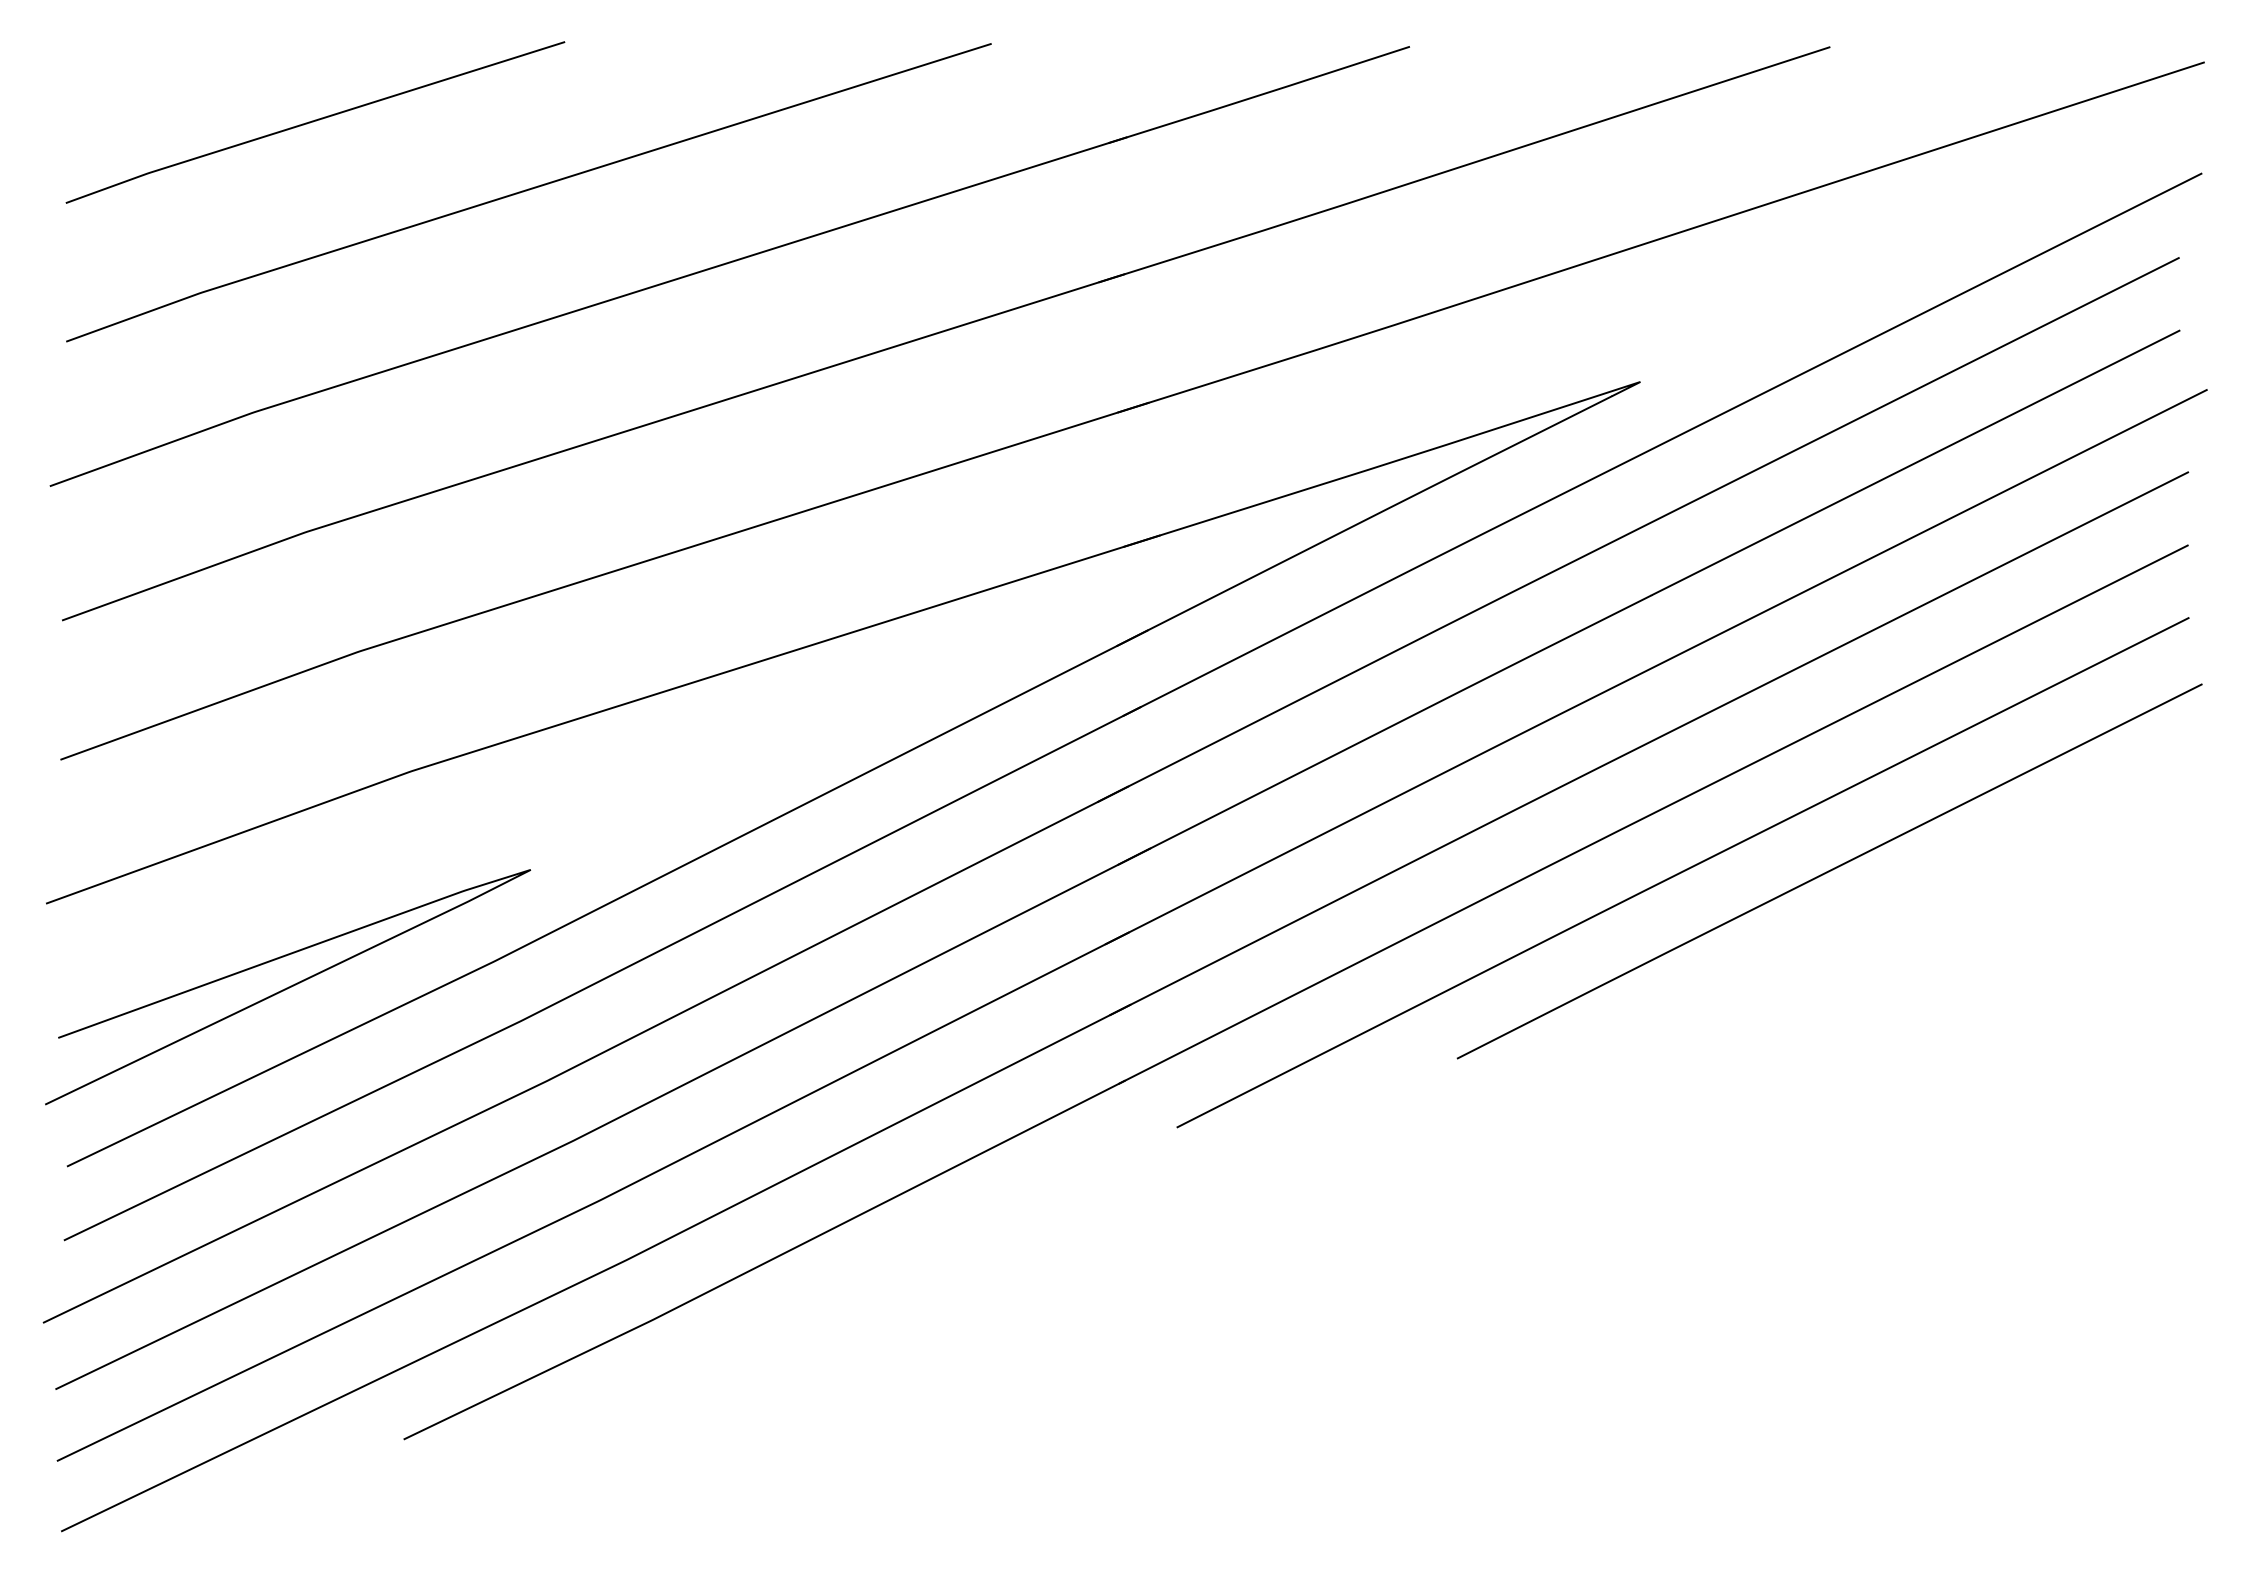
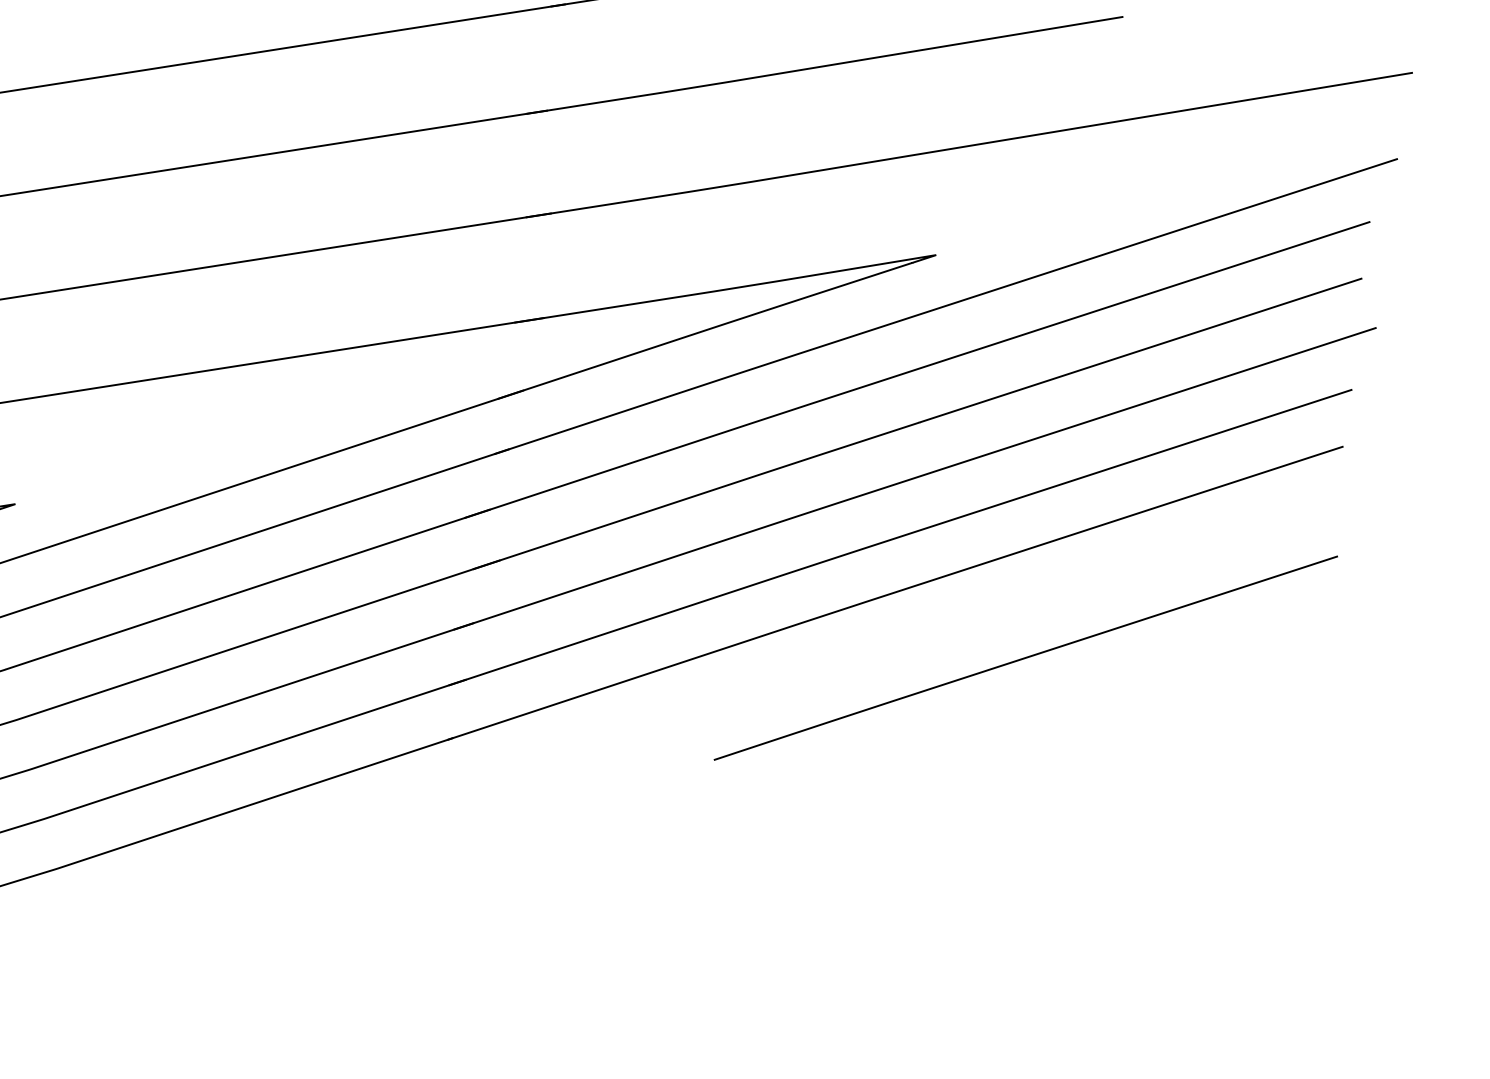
curve: (1682, 872) -> (911, 641), removed

